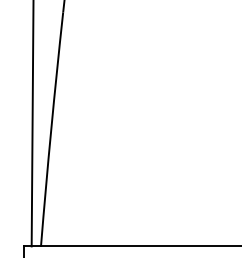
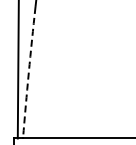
arc: (50, 129) -> (28, 72), solid -> dashed

